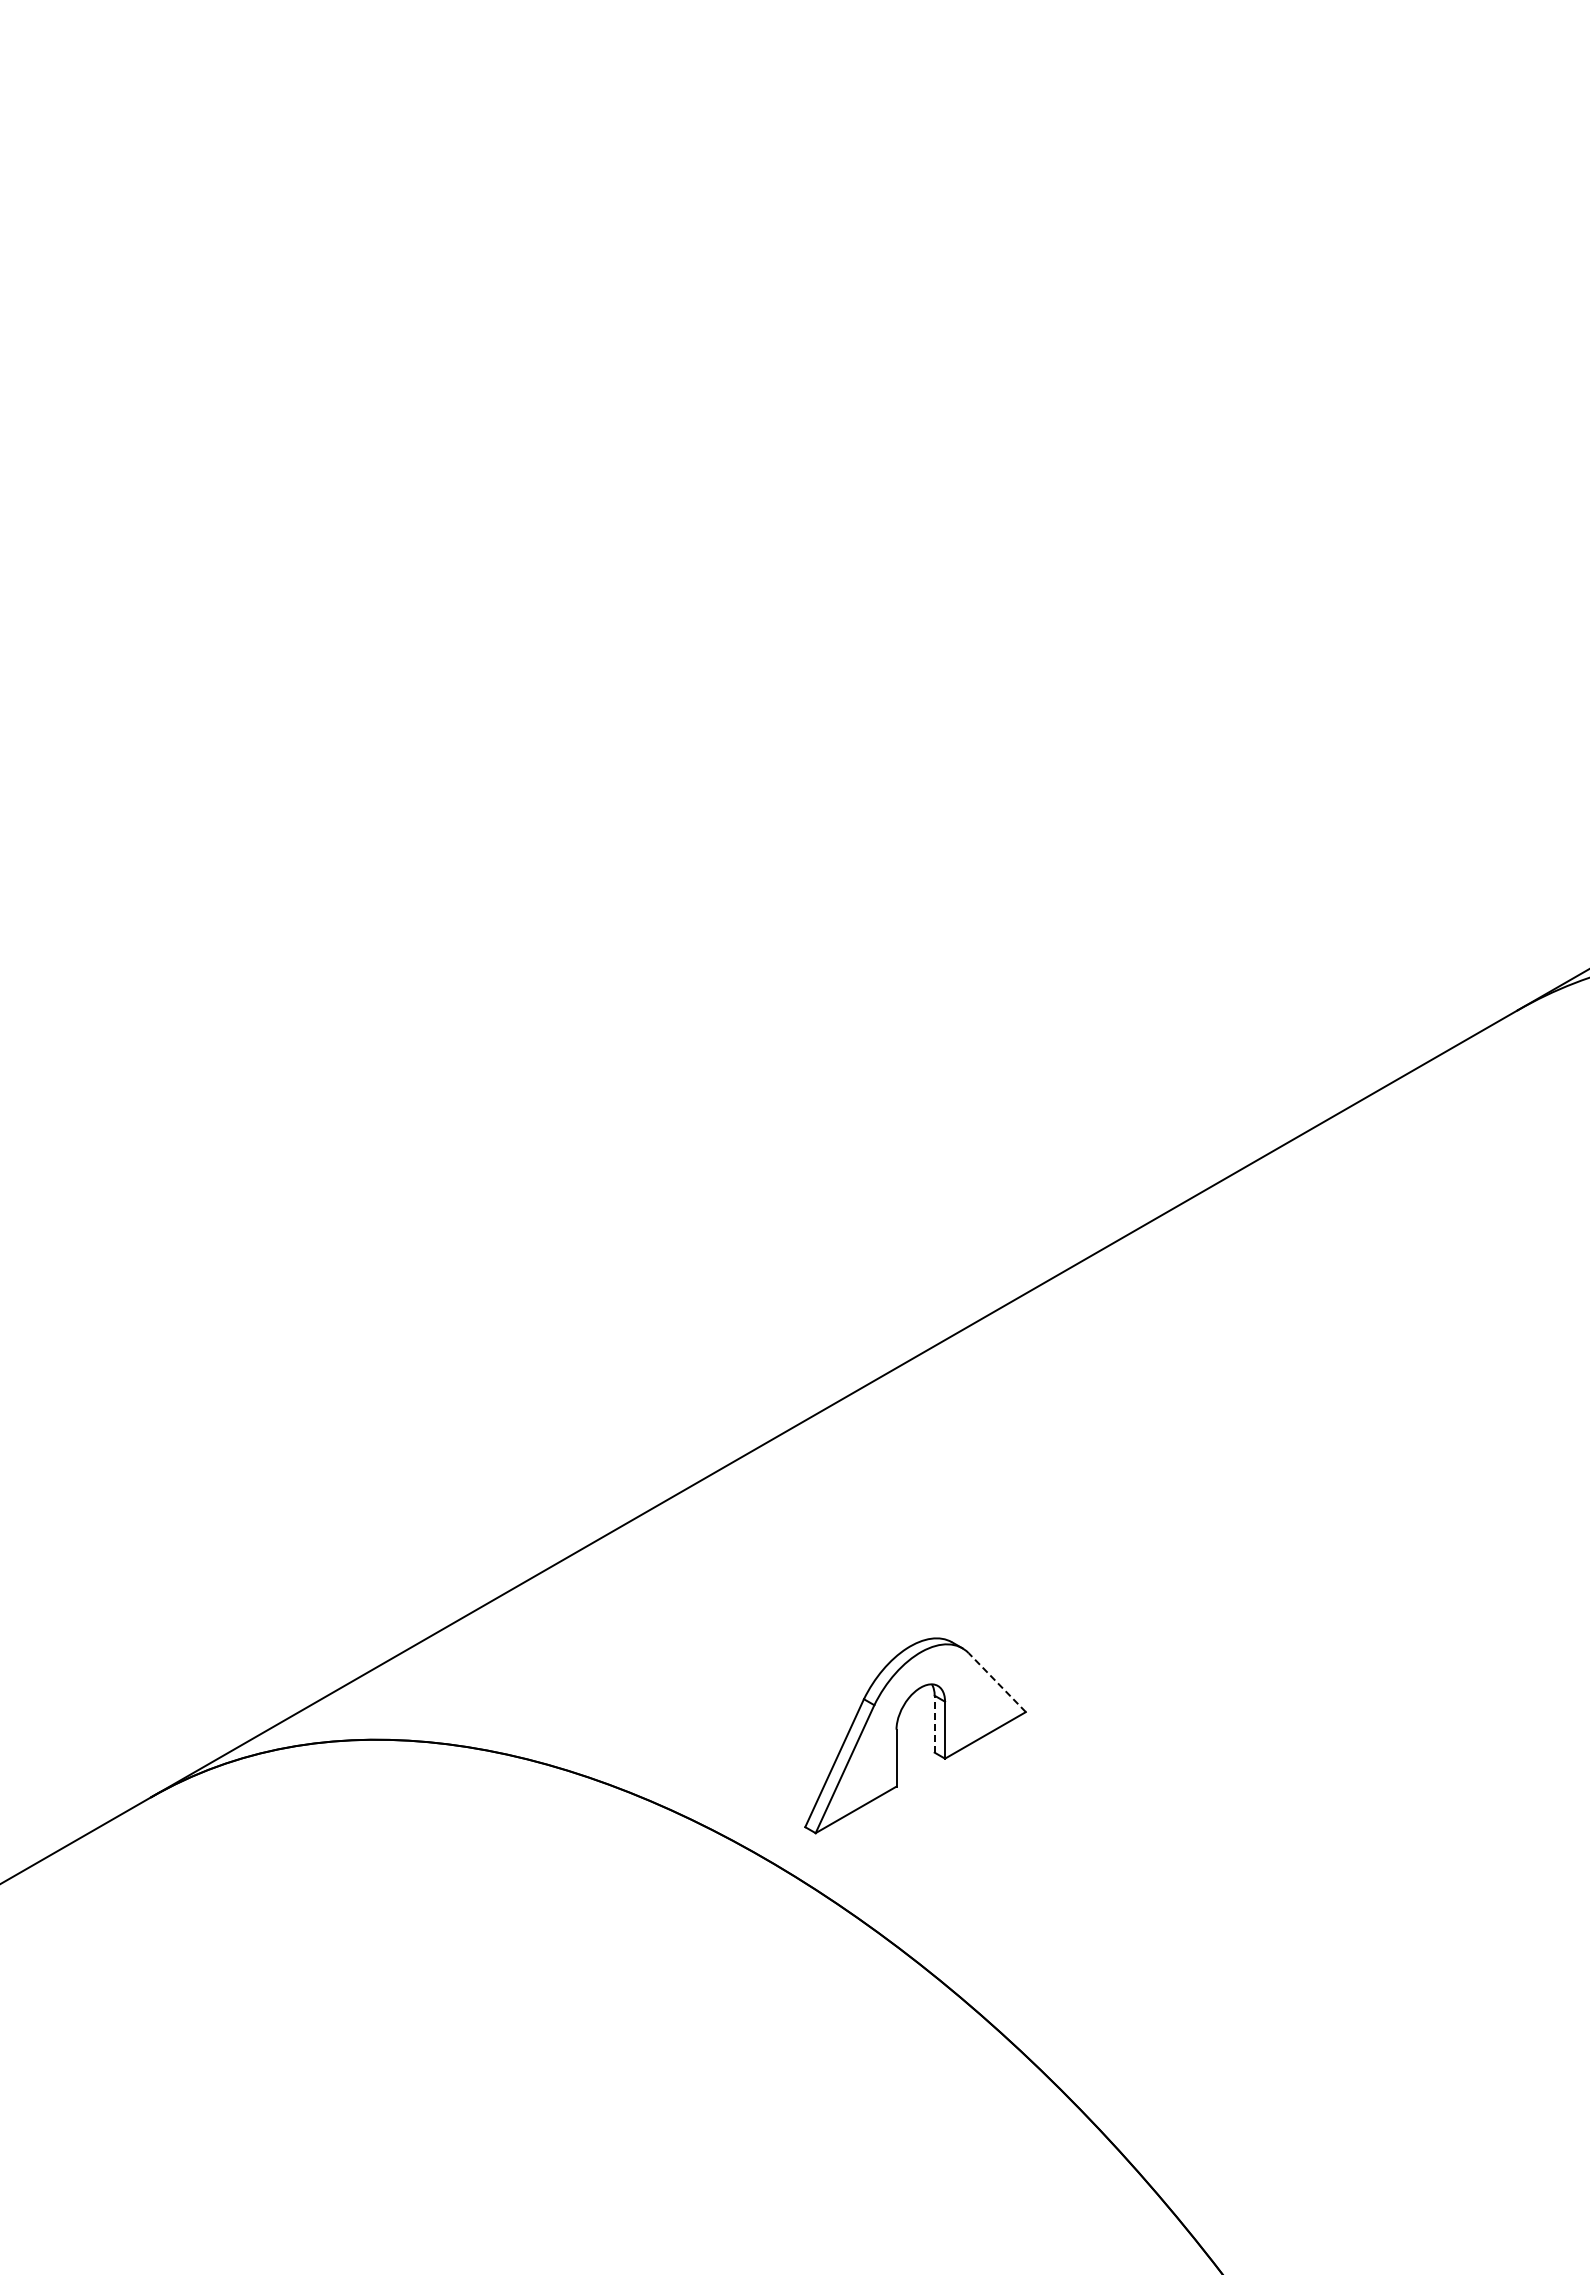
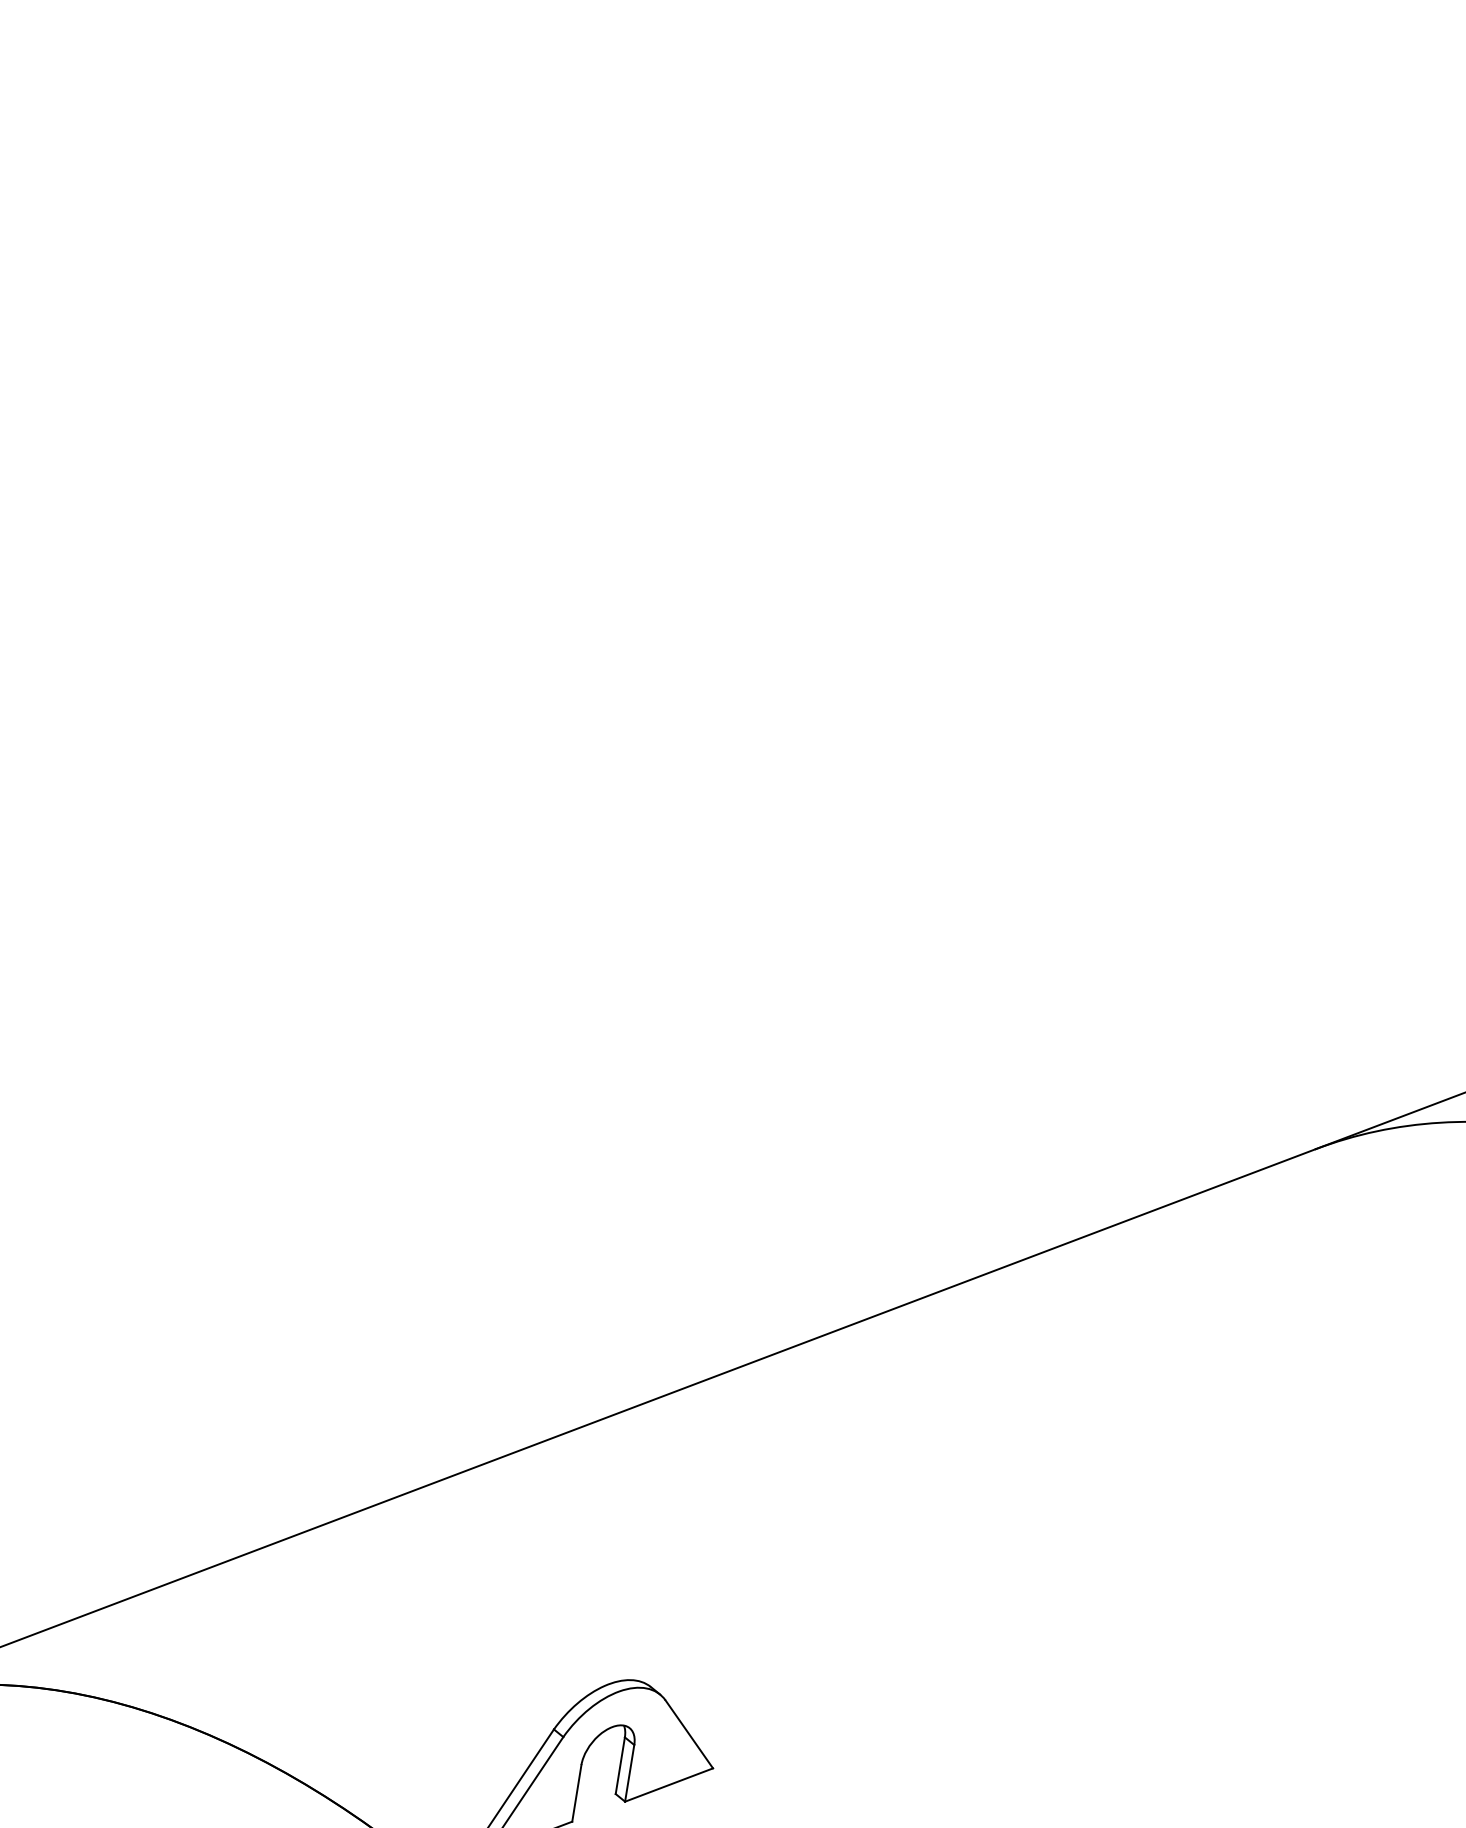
line: (996, 1682) -> (688, 1734), dashed -> solid
line: (934, 1723) -> (620, 1764), dashed -> solid

